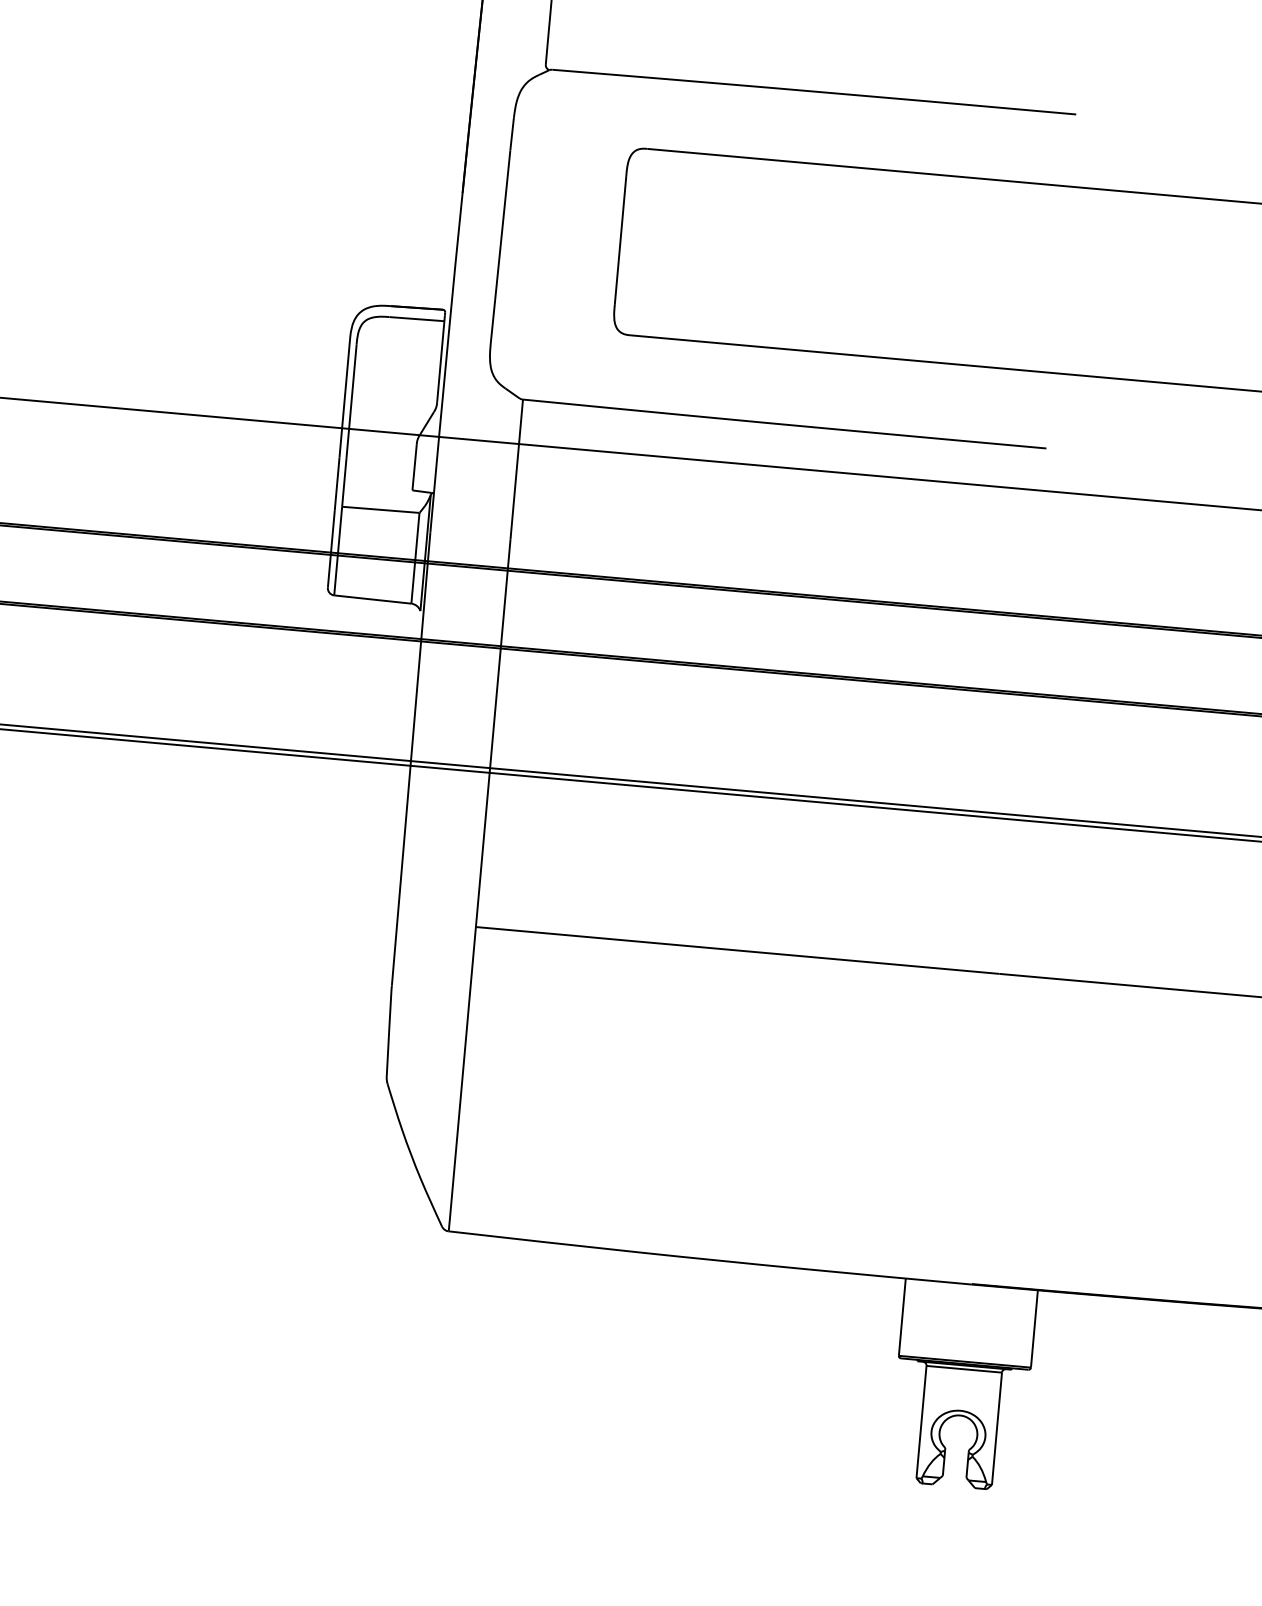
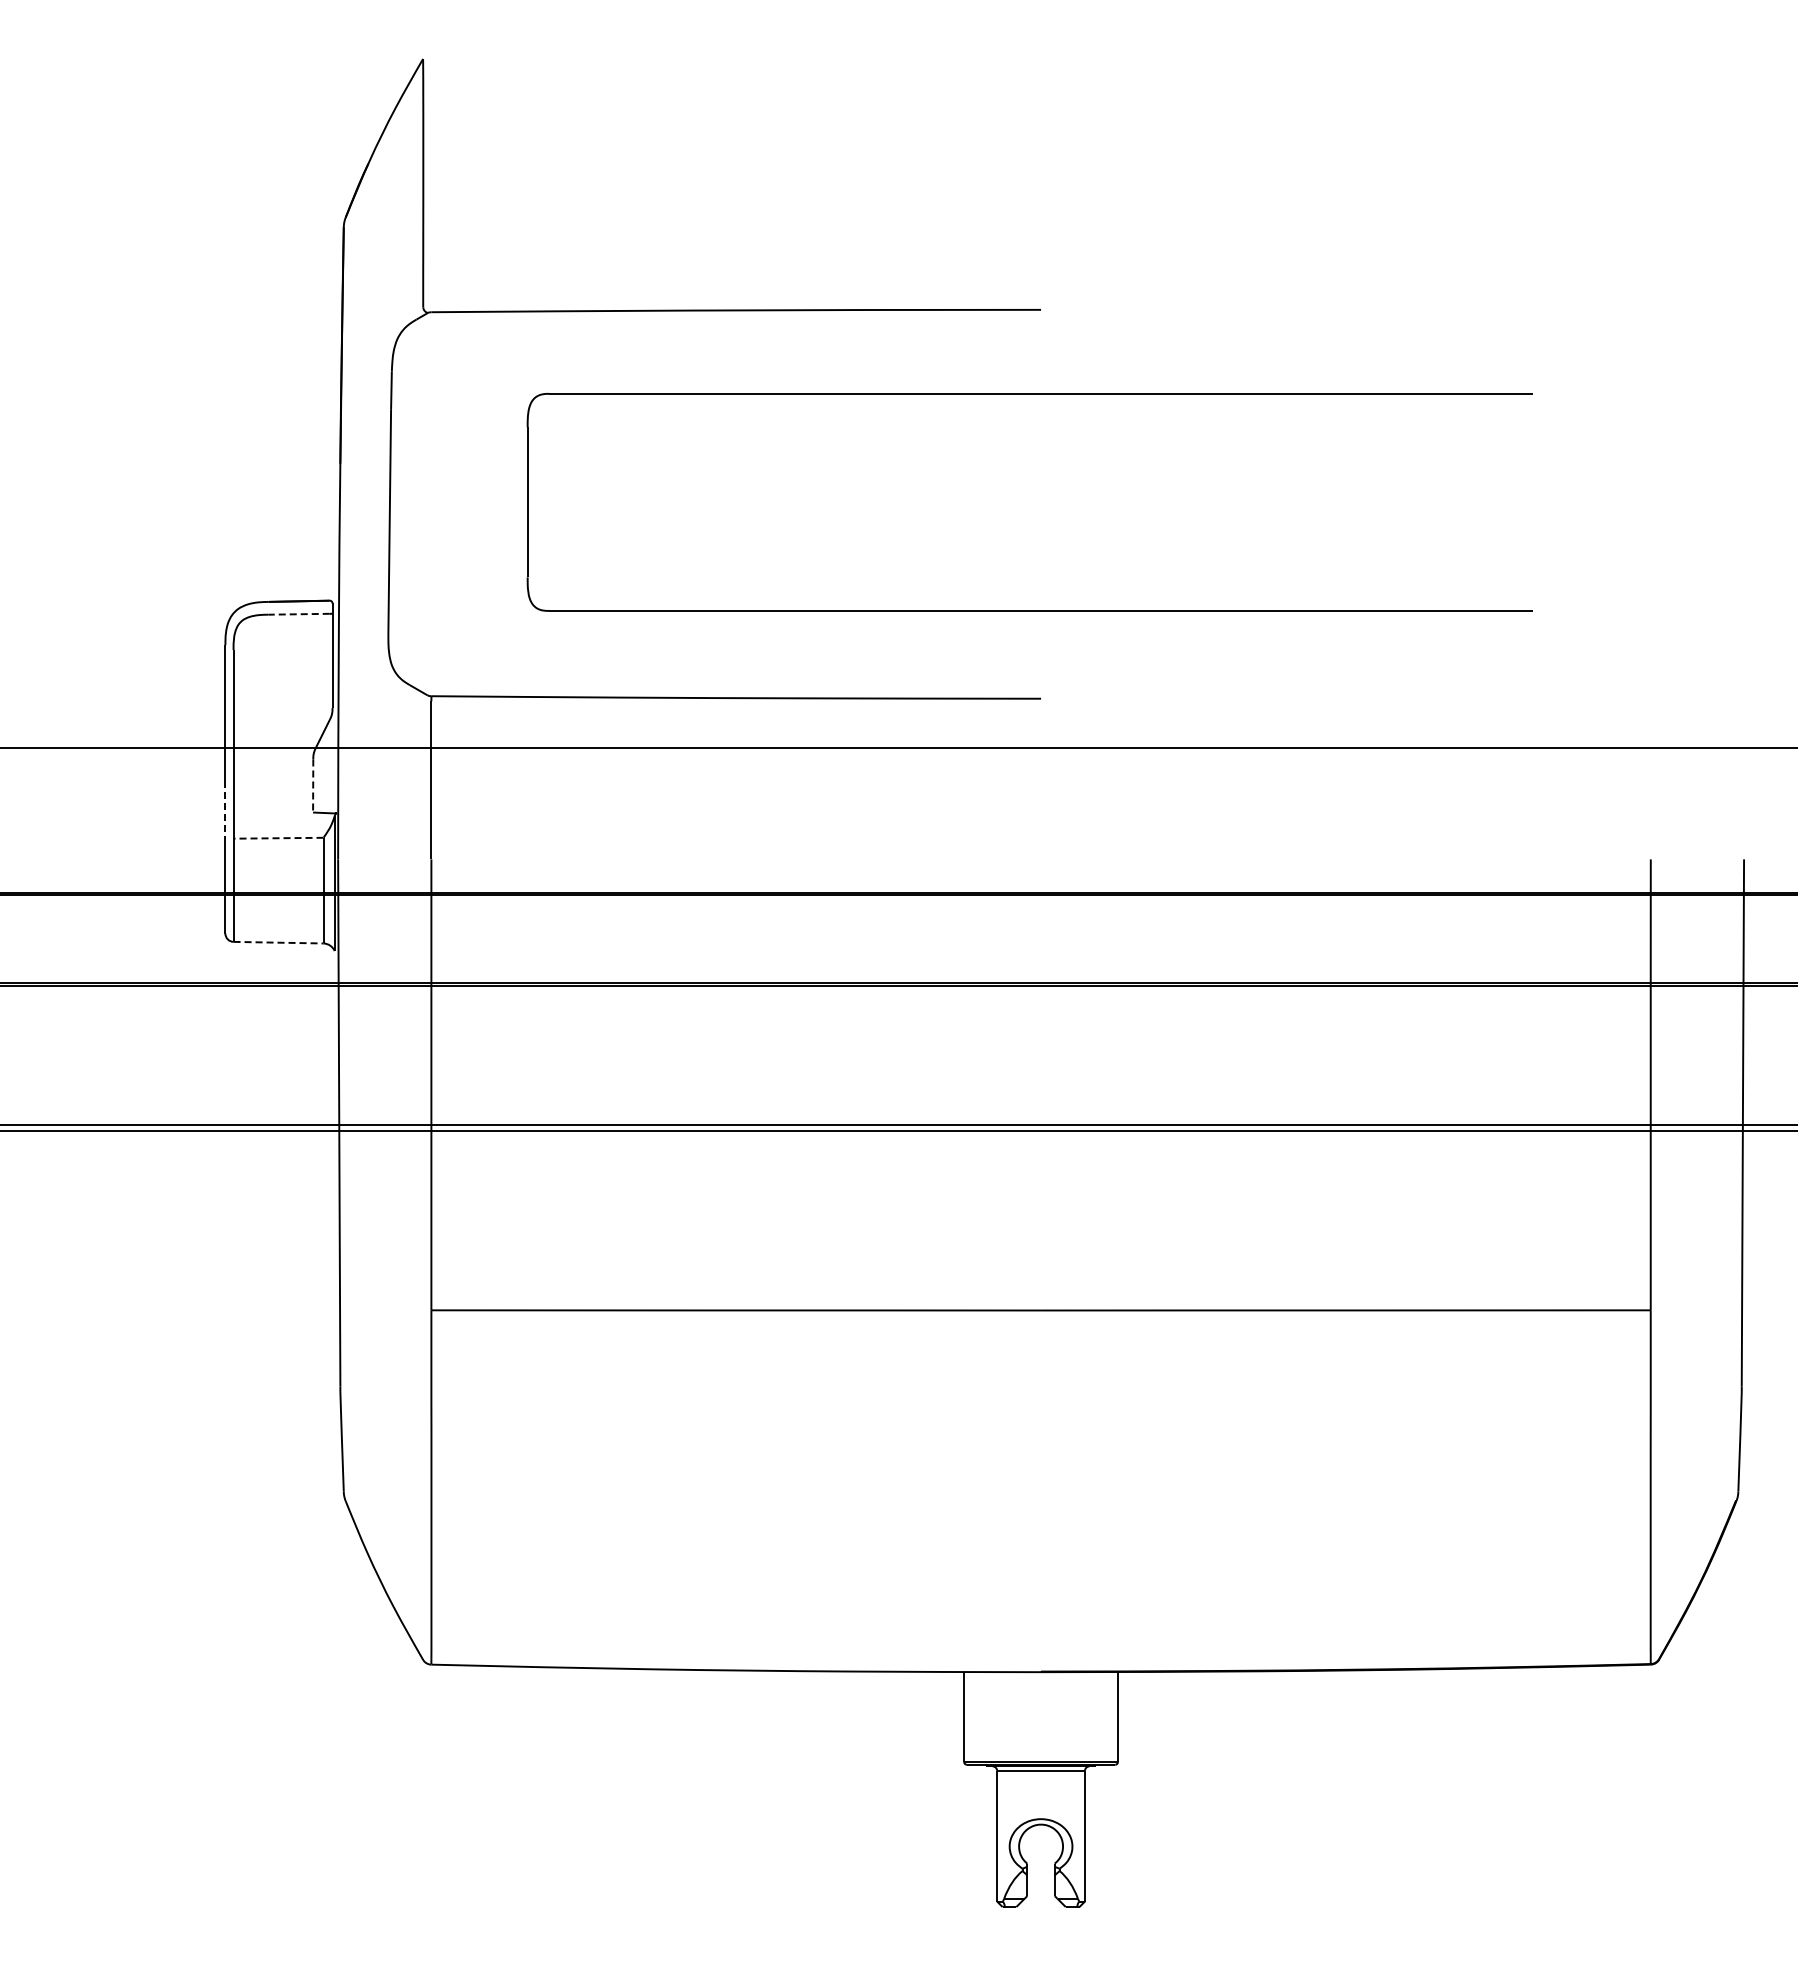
line: (415, 319) -> (299, 614), solid -> dashed
line: (414, 468) -> (313, 786), solid -> dashed
line: (337, 483) -> (225, 812), solid -> dashed
line: (380, 510) -> (278, 838), solid -> dashed
line: (372, 599) -> (278, 942), solid -> dashed

